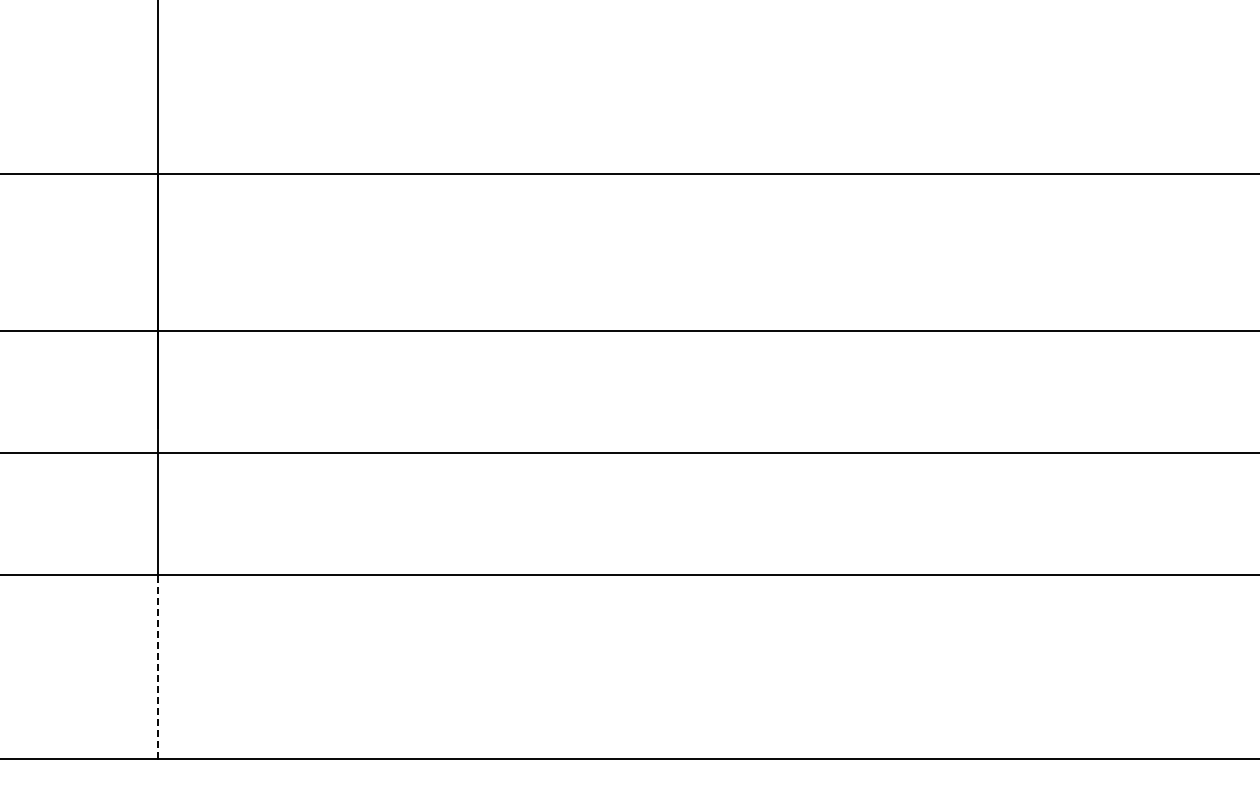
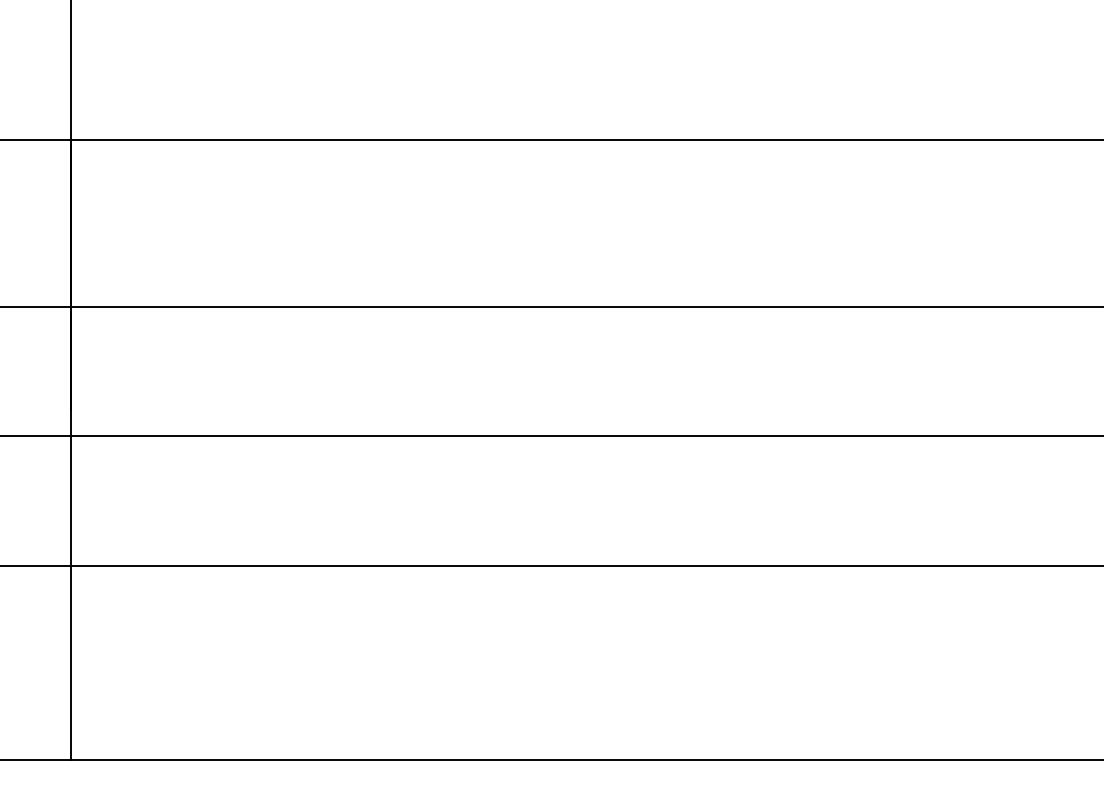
line: (157, 666) -> (70, 662), dashed -> solid

